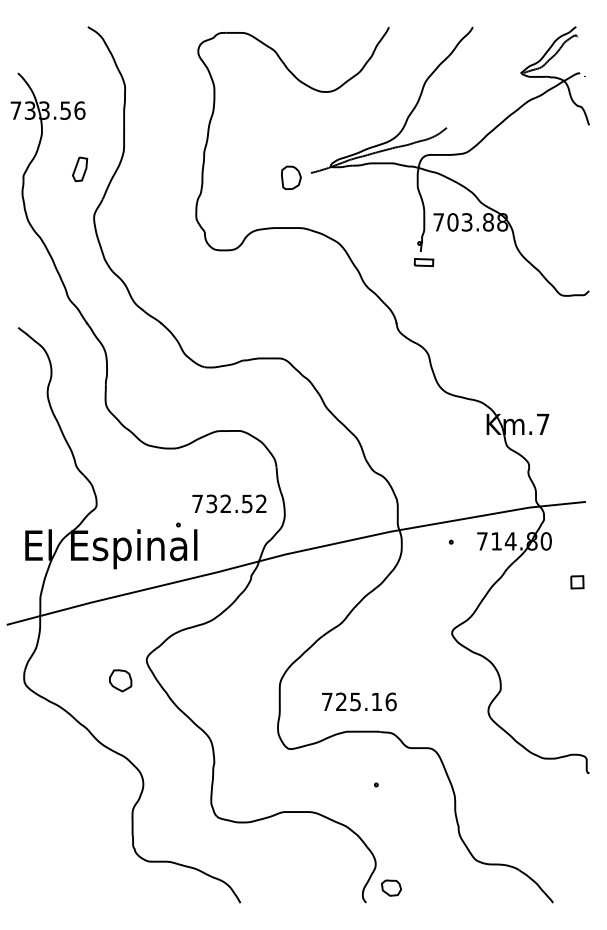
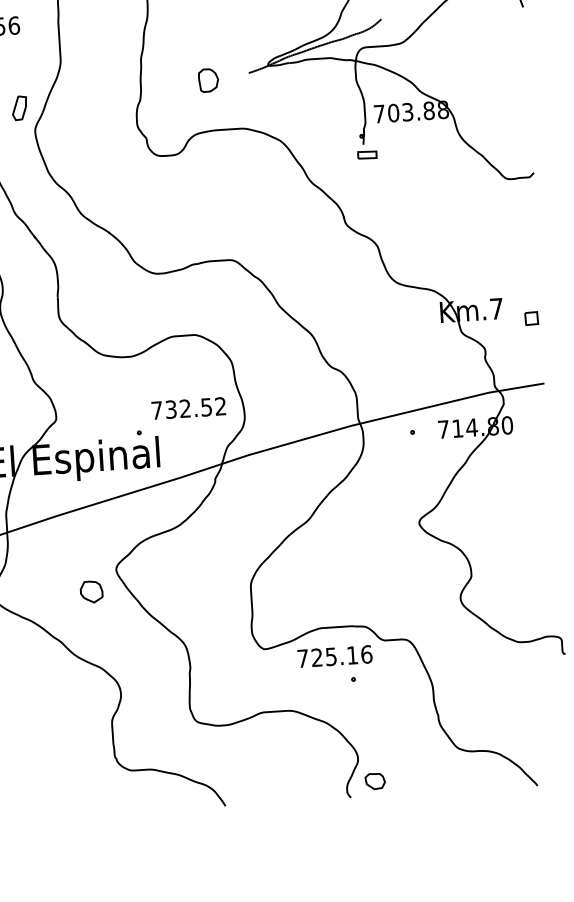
part: (80, 169) -> (20, 108), moved
part: (291, 177) -> (208, 80), moved
part: (577, 582) -> (531, 318), moved
text: (359, 701) -> (335, 656), moved

